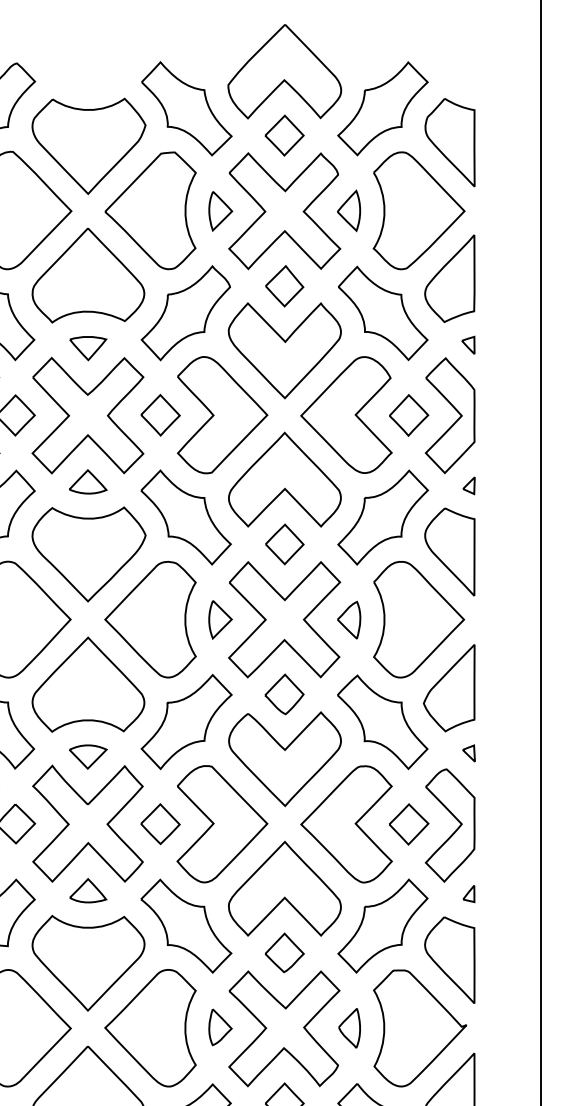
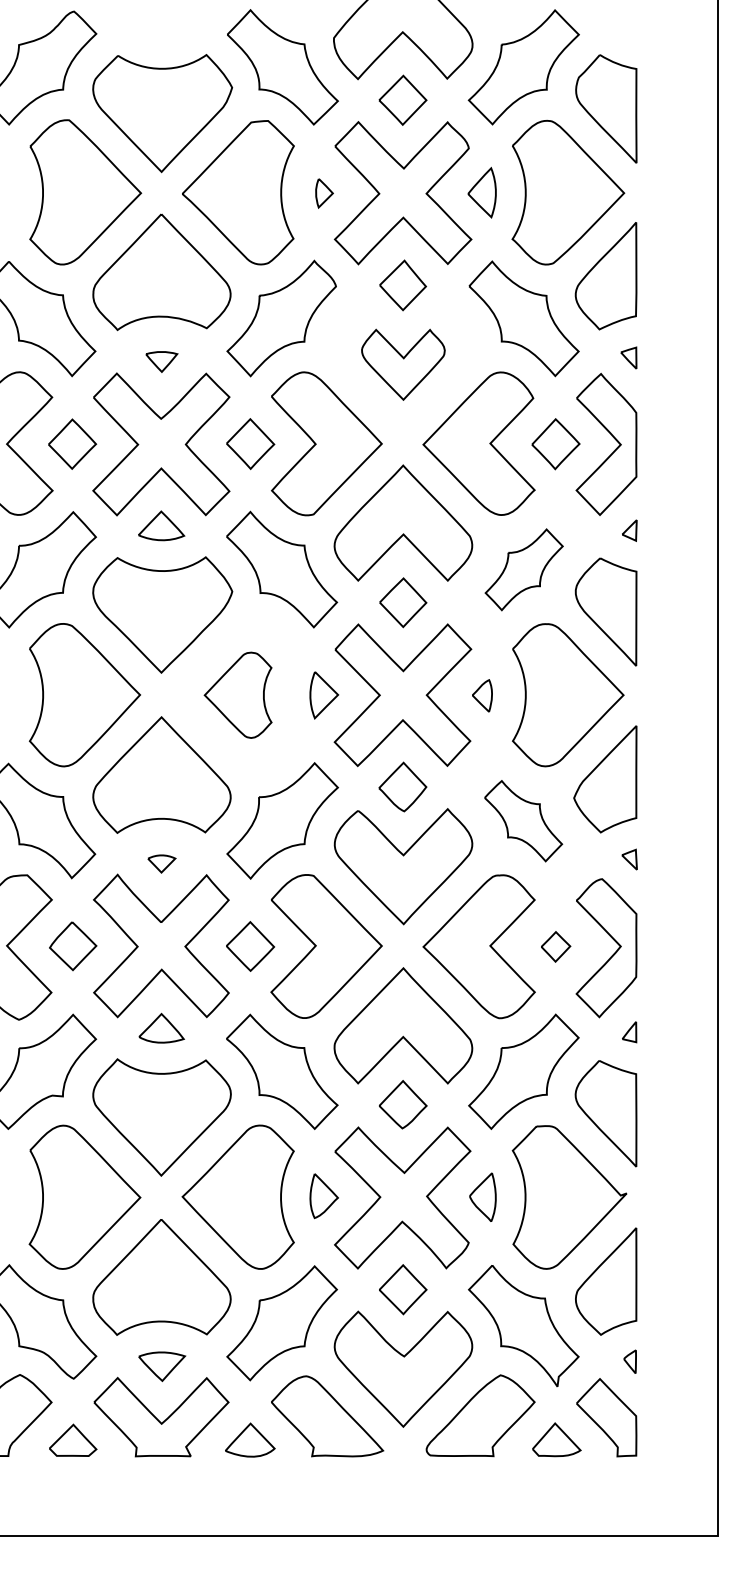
part: (220, 211) -> (324, 193), size x0.6
part: (88, 348) -> (161, 361), size x0.7
part: (284, 350) -> (403, 364), size x0.6
part: (383, 517) -> (524, 569), size x0.7
part: (149, 619) -> (237, 695), size x0.6
part: (349, 619) -> (482, 695), size x0.7
part: (382, 721) -> (523, 820), size x0.7
part: (88, 756) -> (161, 863), size x0.6
part: (408, 824) -> (555, 946), size x0.6

